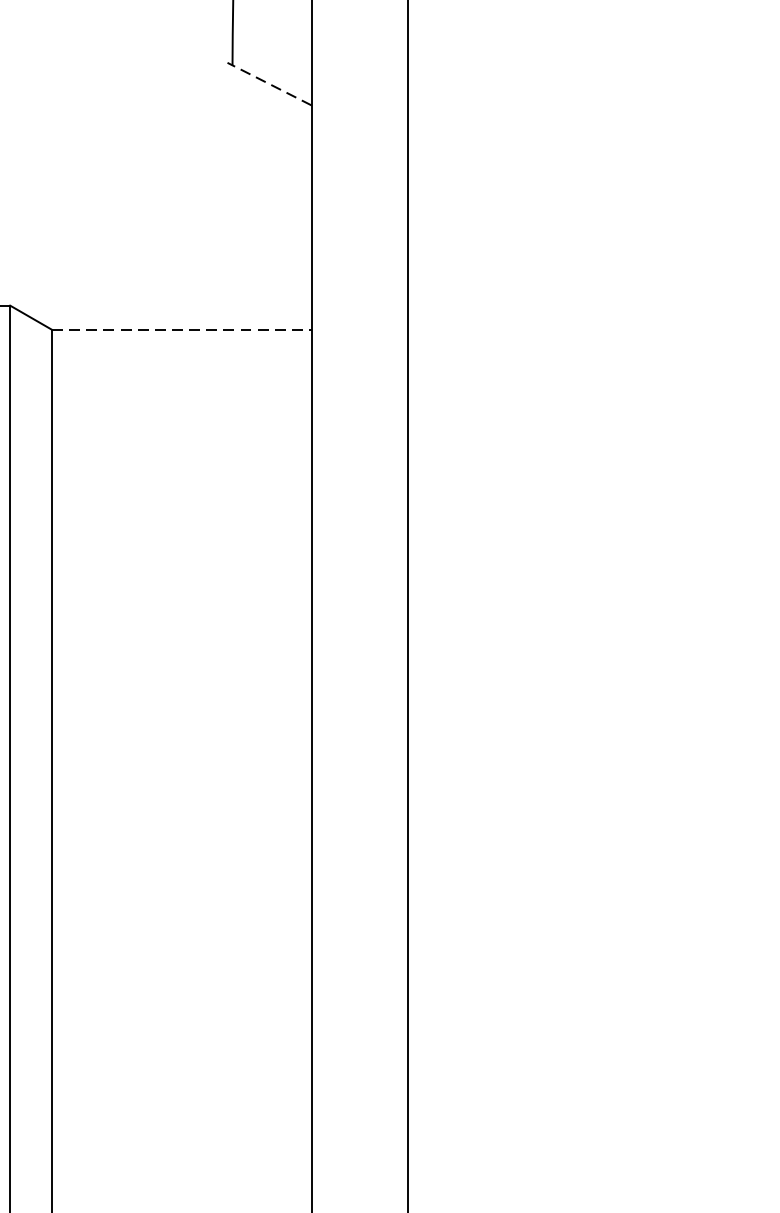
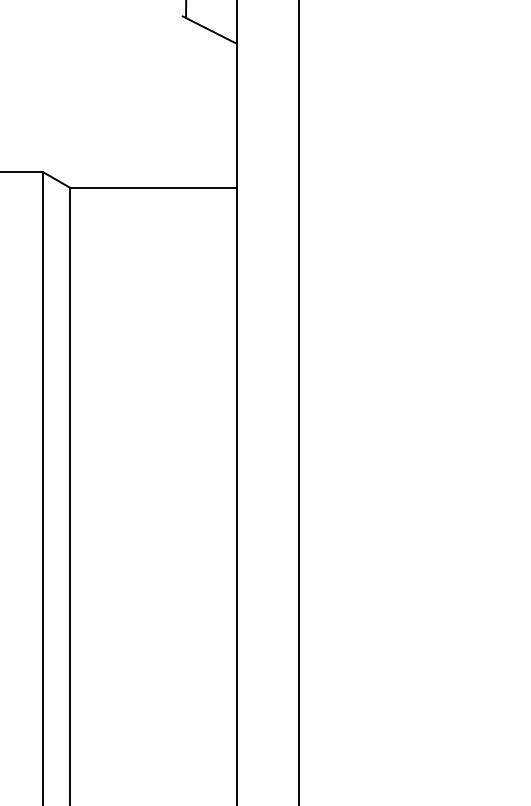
line: (269, 83) -> (209, 29), dashed -> solid
line: (181, 329) -> (153, 187), dashed -> solid

